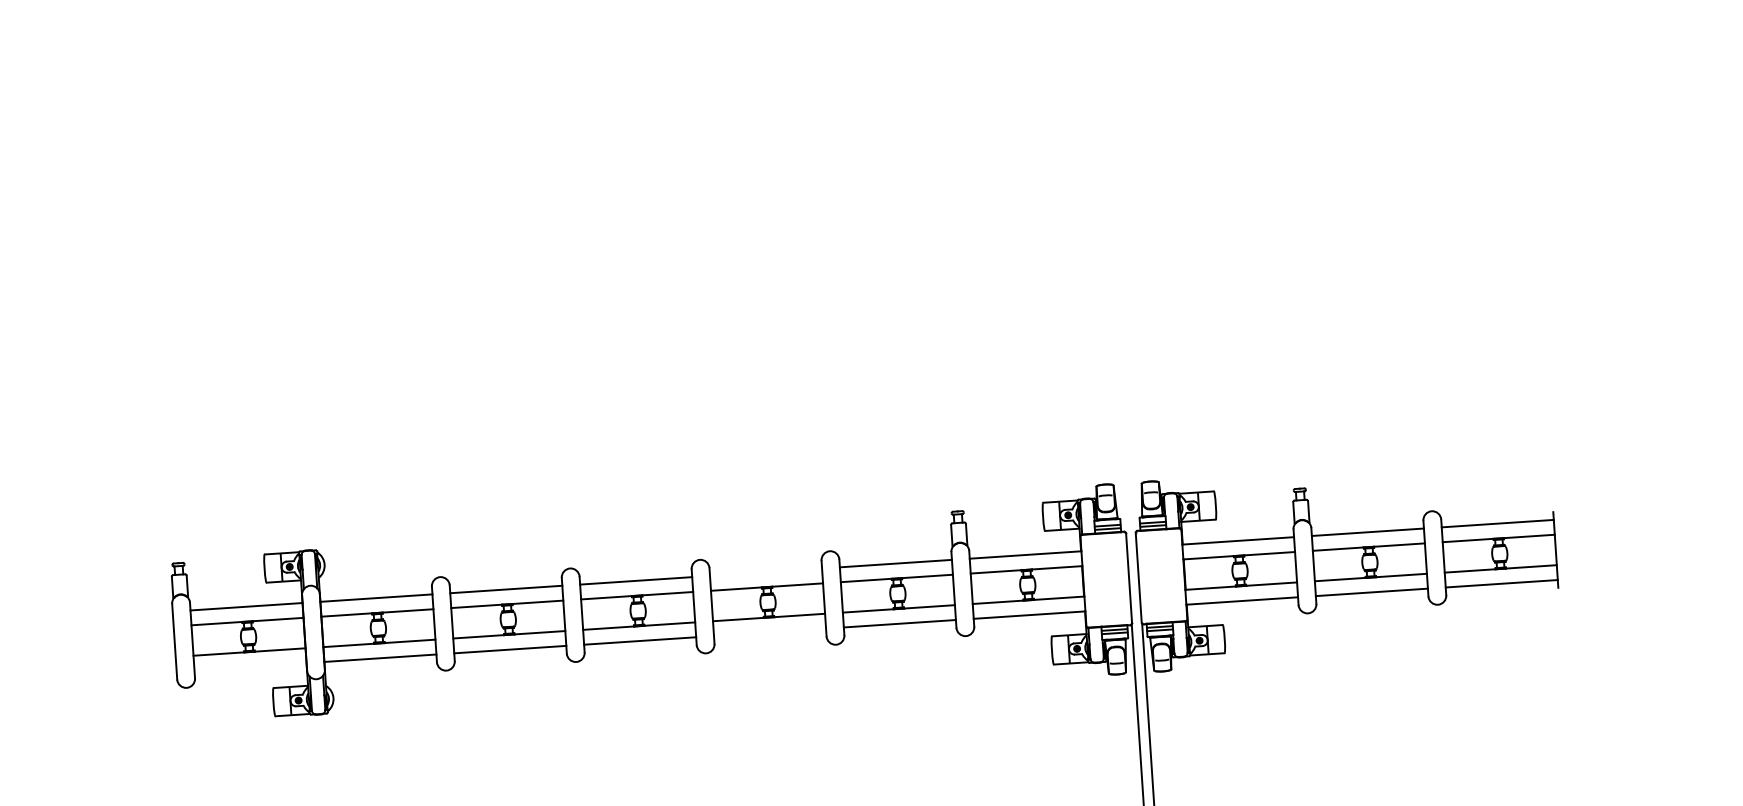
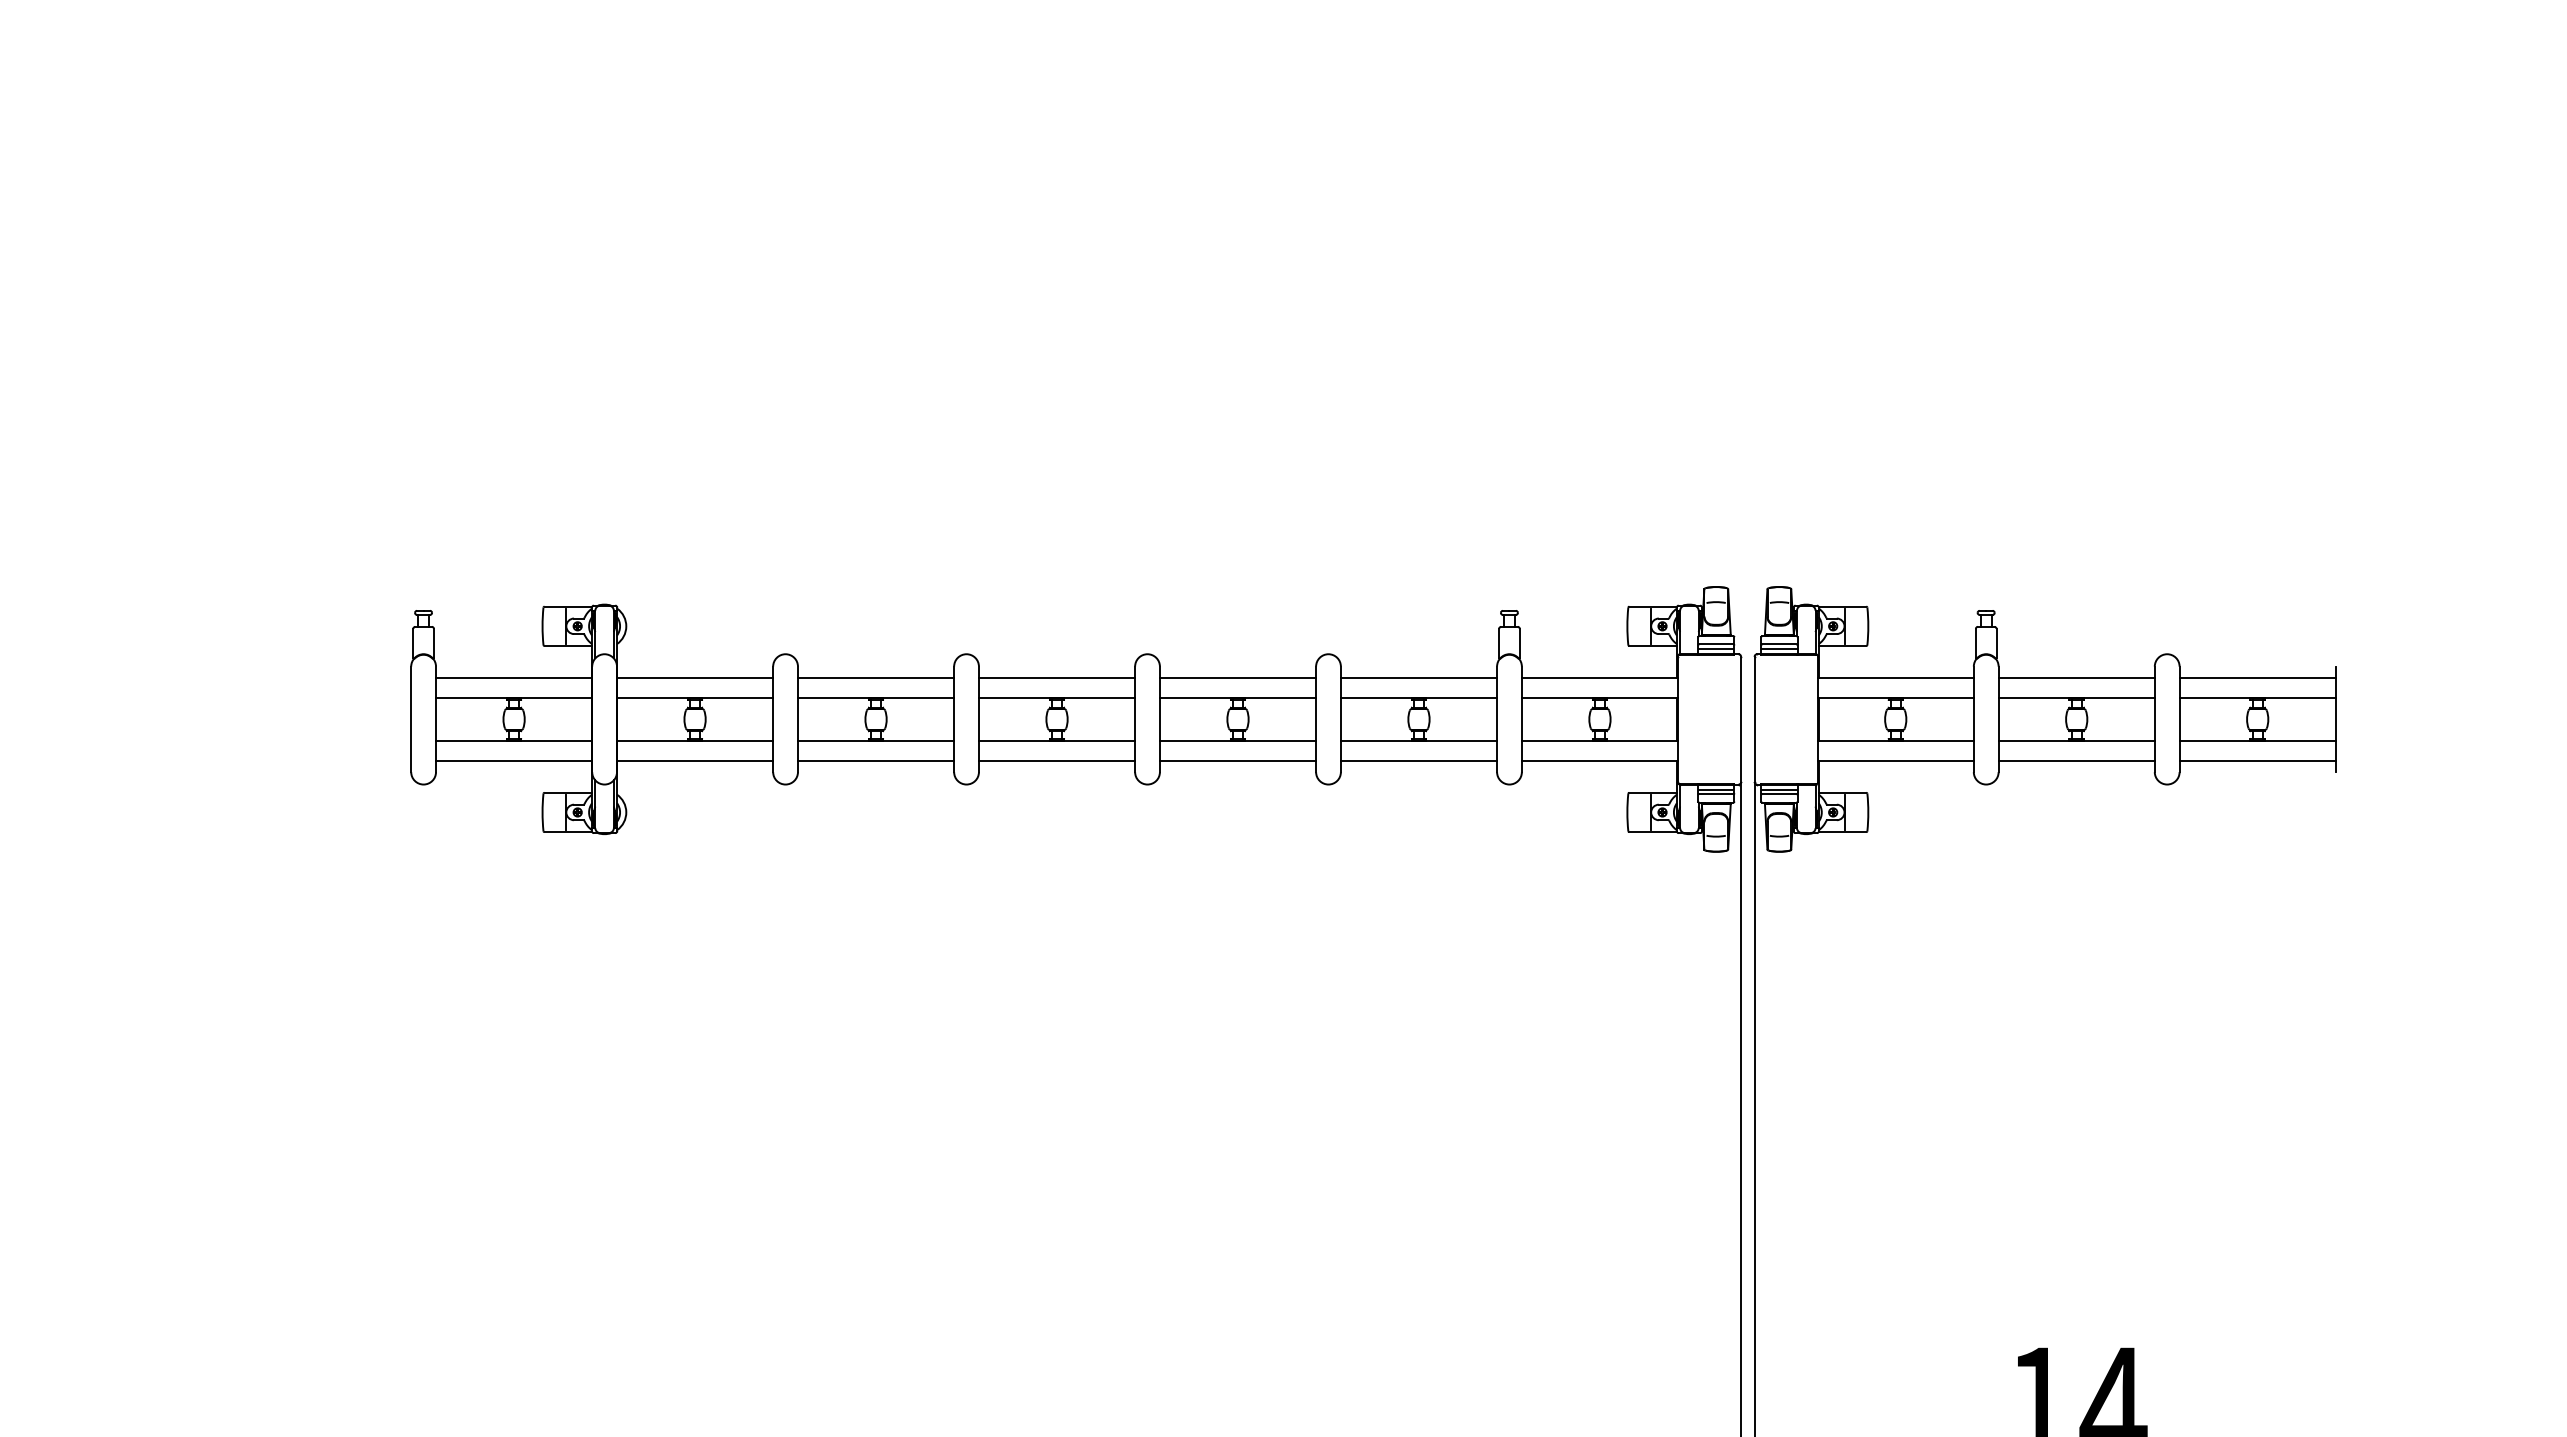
line: (765, 572) -> (1237, 677), added
line: (769, 632) -> (1237, 761), added
line: (250, 667) -> (514, 761), added

